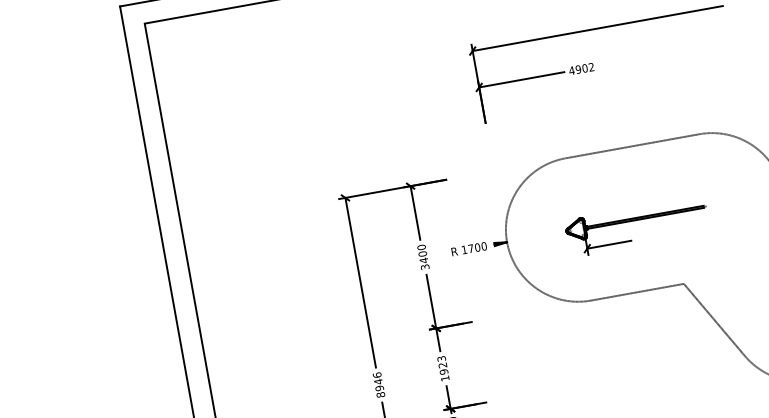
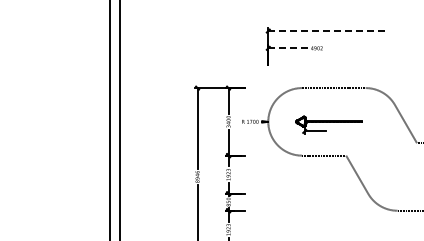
line: (599, 29) -> (328, 31), solid -> dashed
line: (521, 80) -> (288, 48), solid -> dashed

